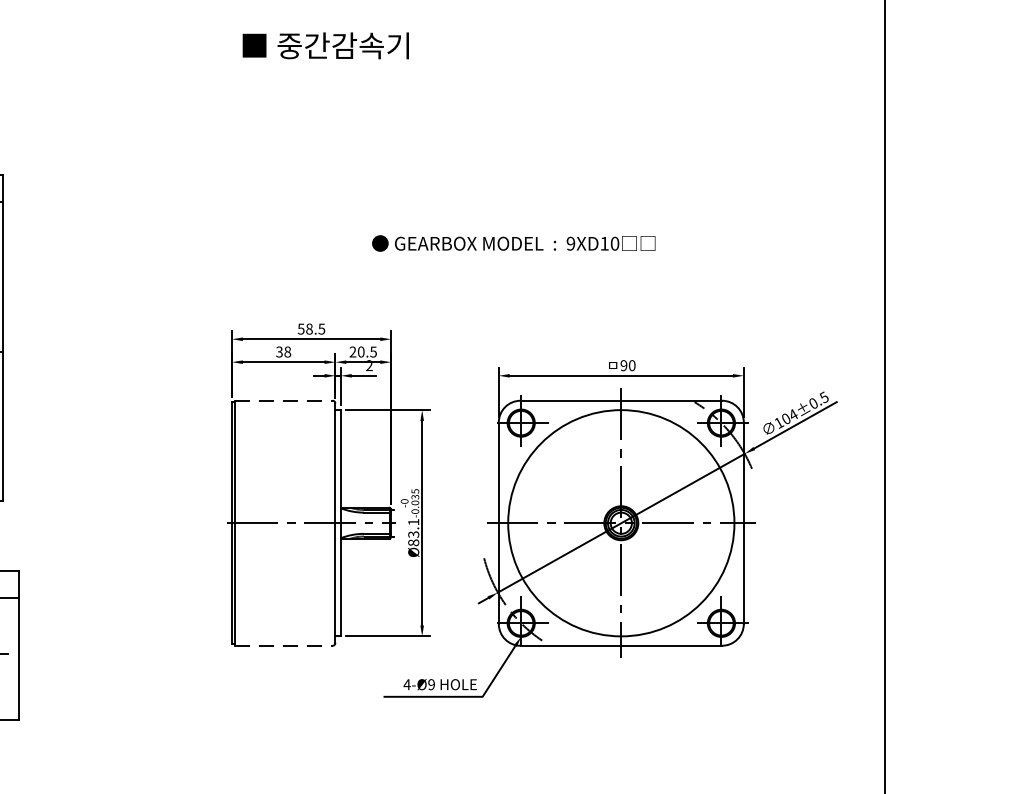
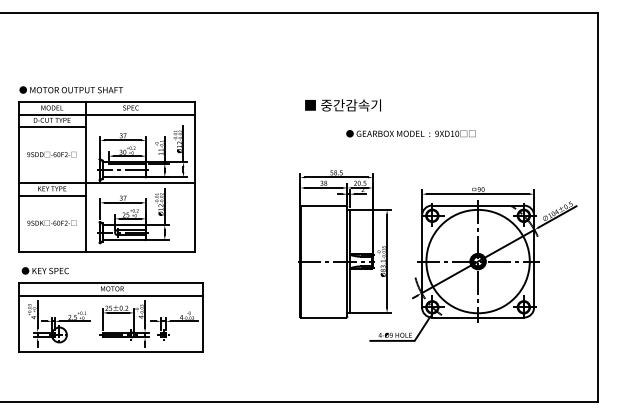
text: (324, 46) -> (342, 105), moved
text: (512, 242) -> (410, 133), moved
line: (285, 400) -> (324, 205), dashed -> solid
line: (285, 645) -> (324, 317), dashed -> solid

